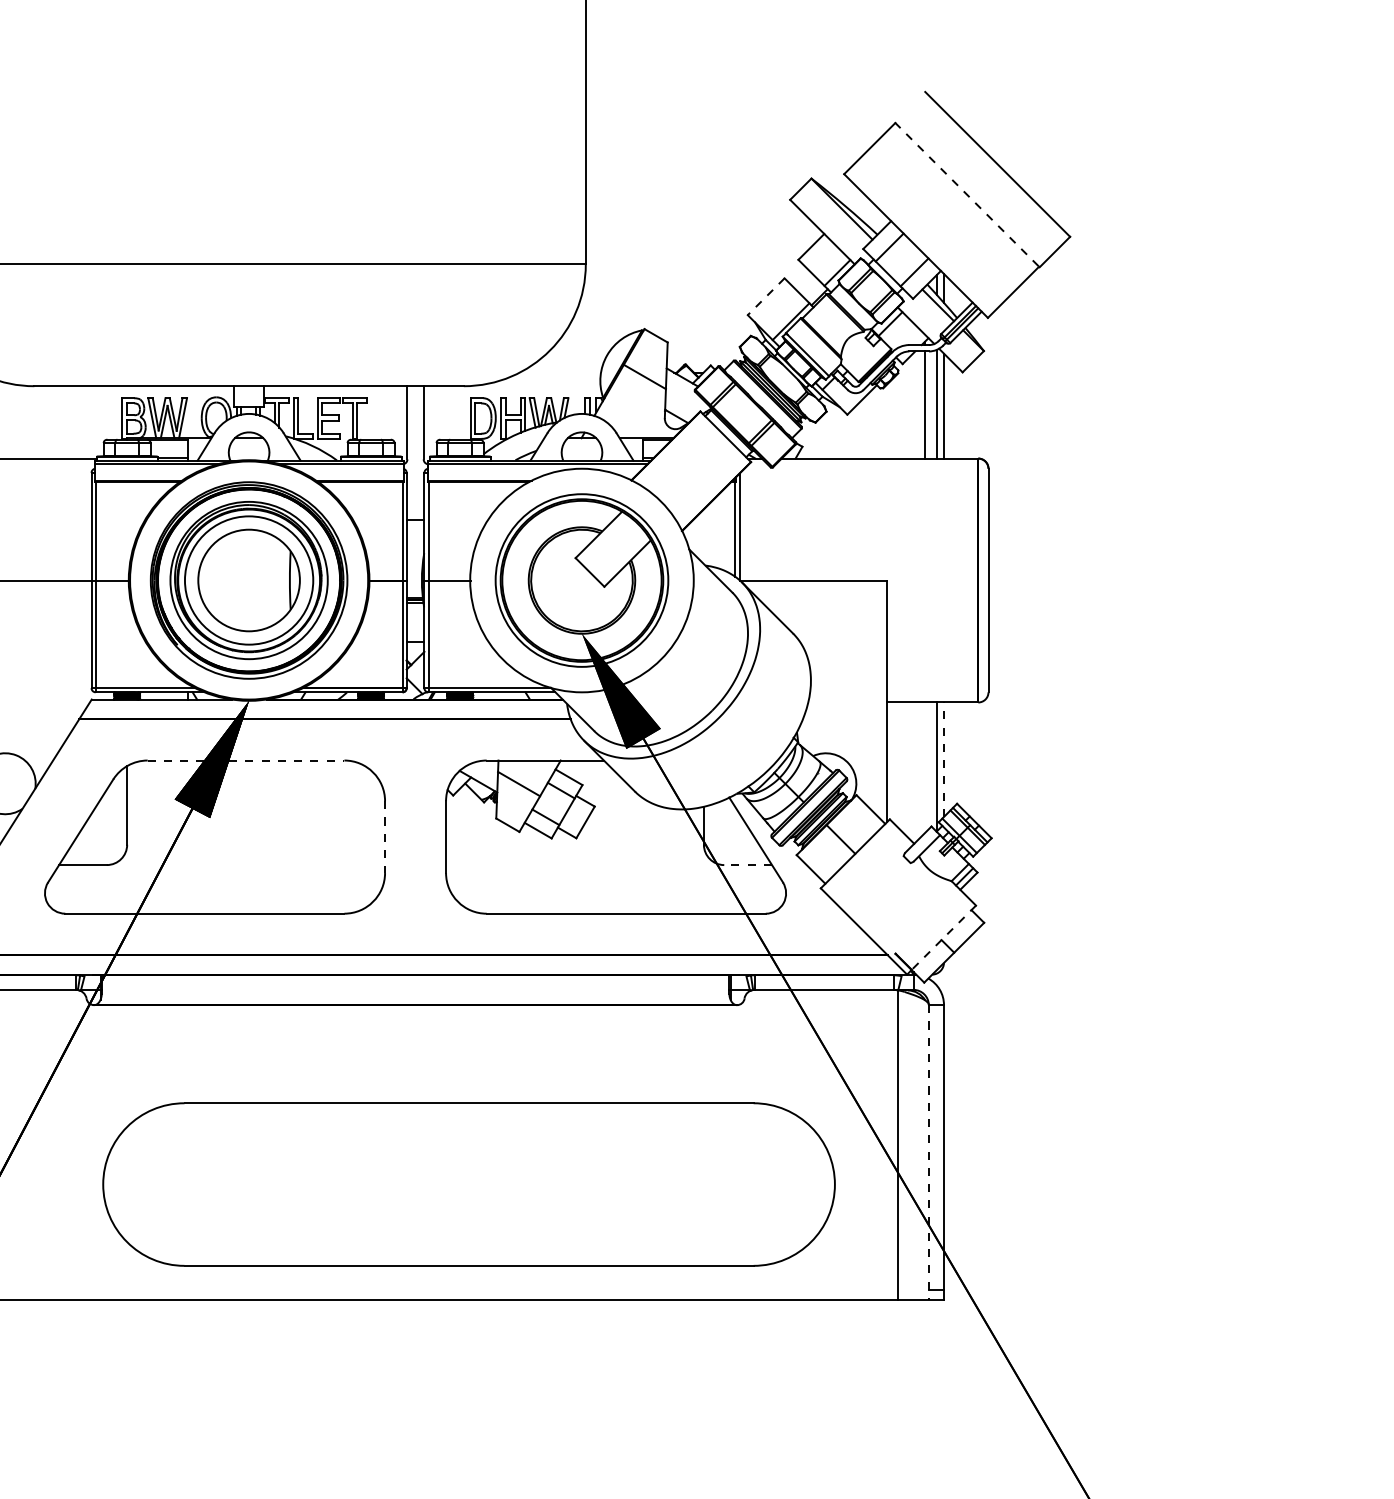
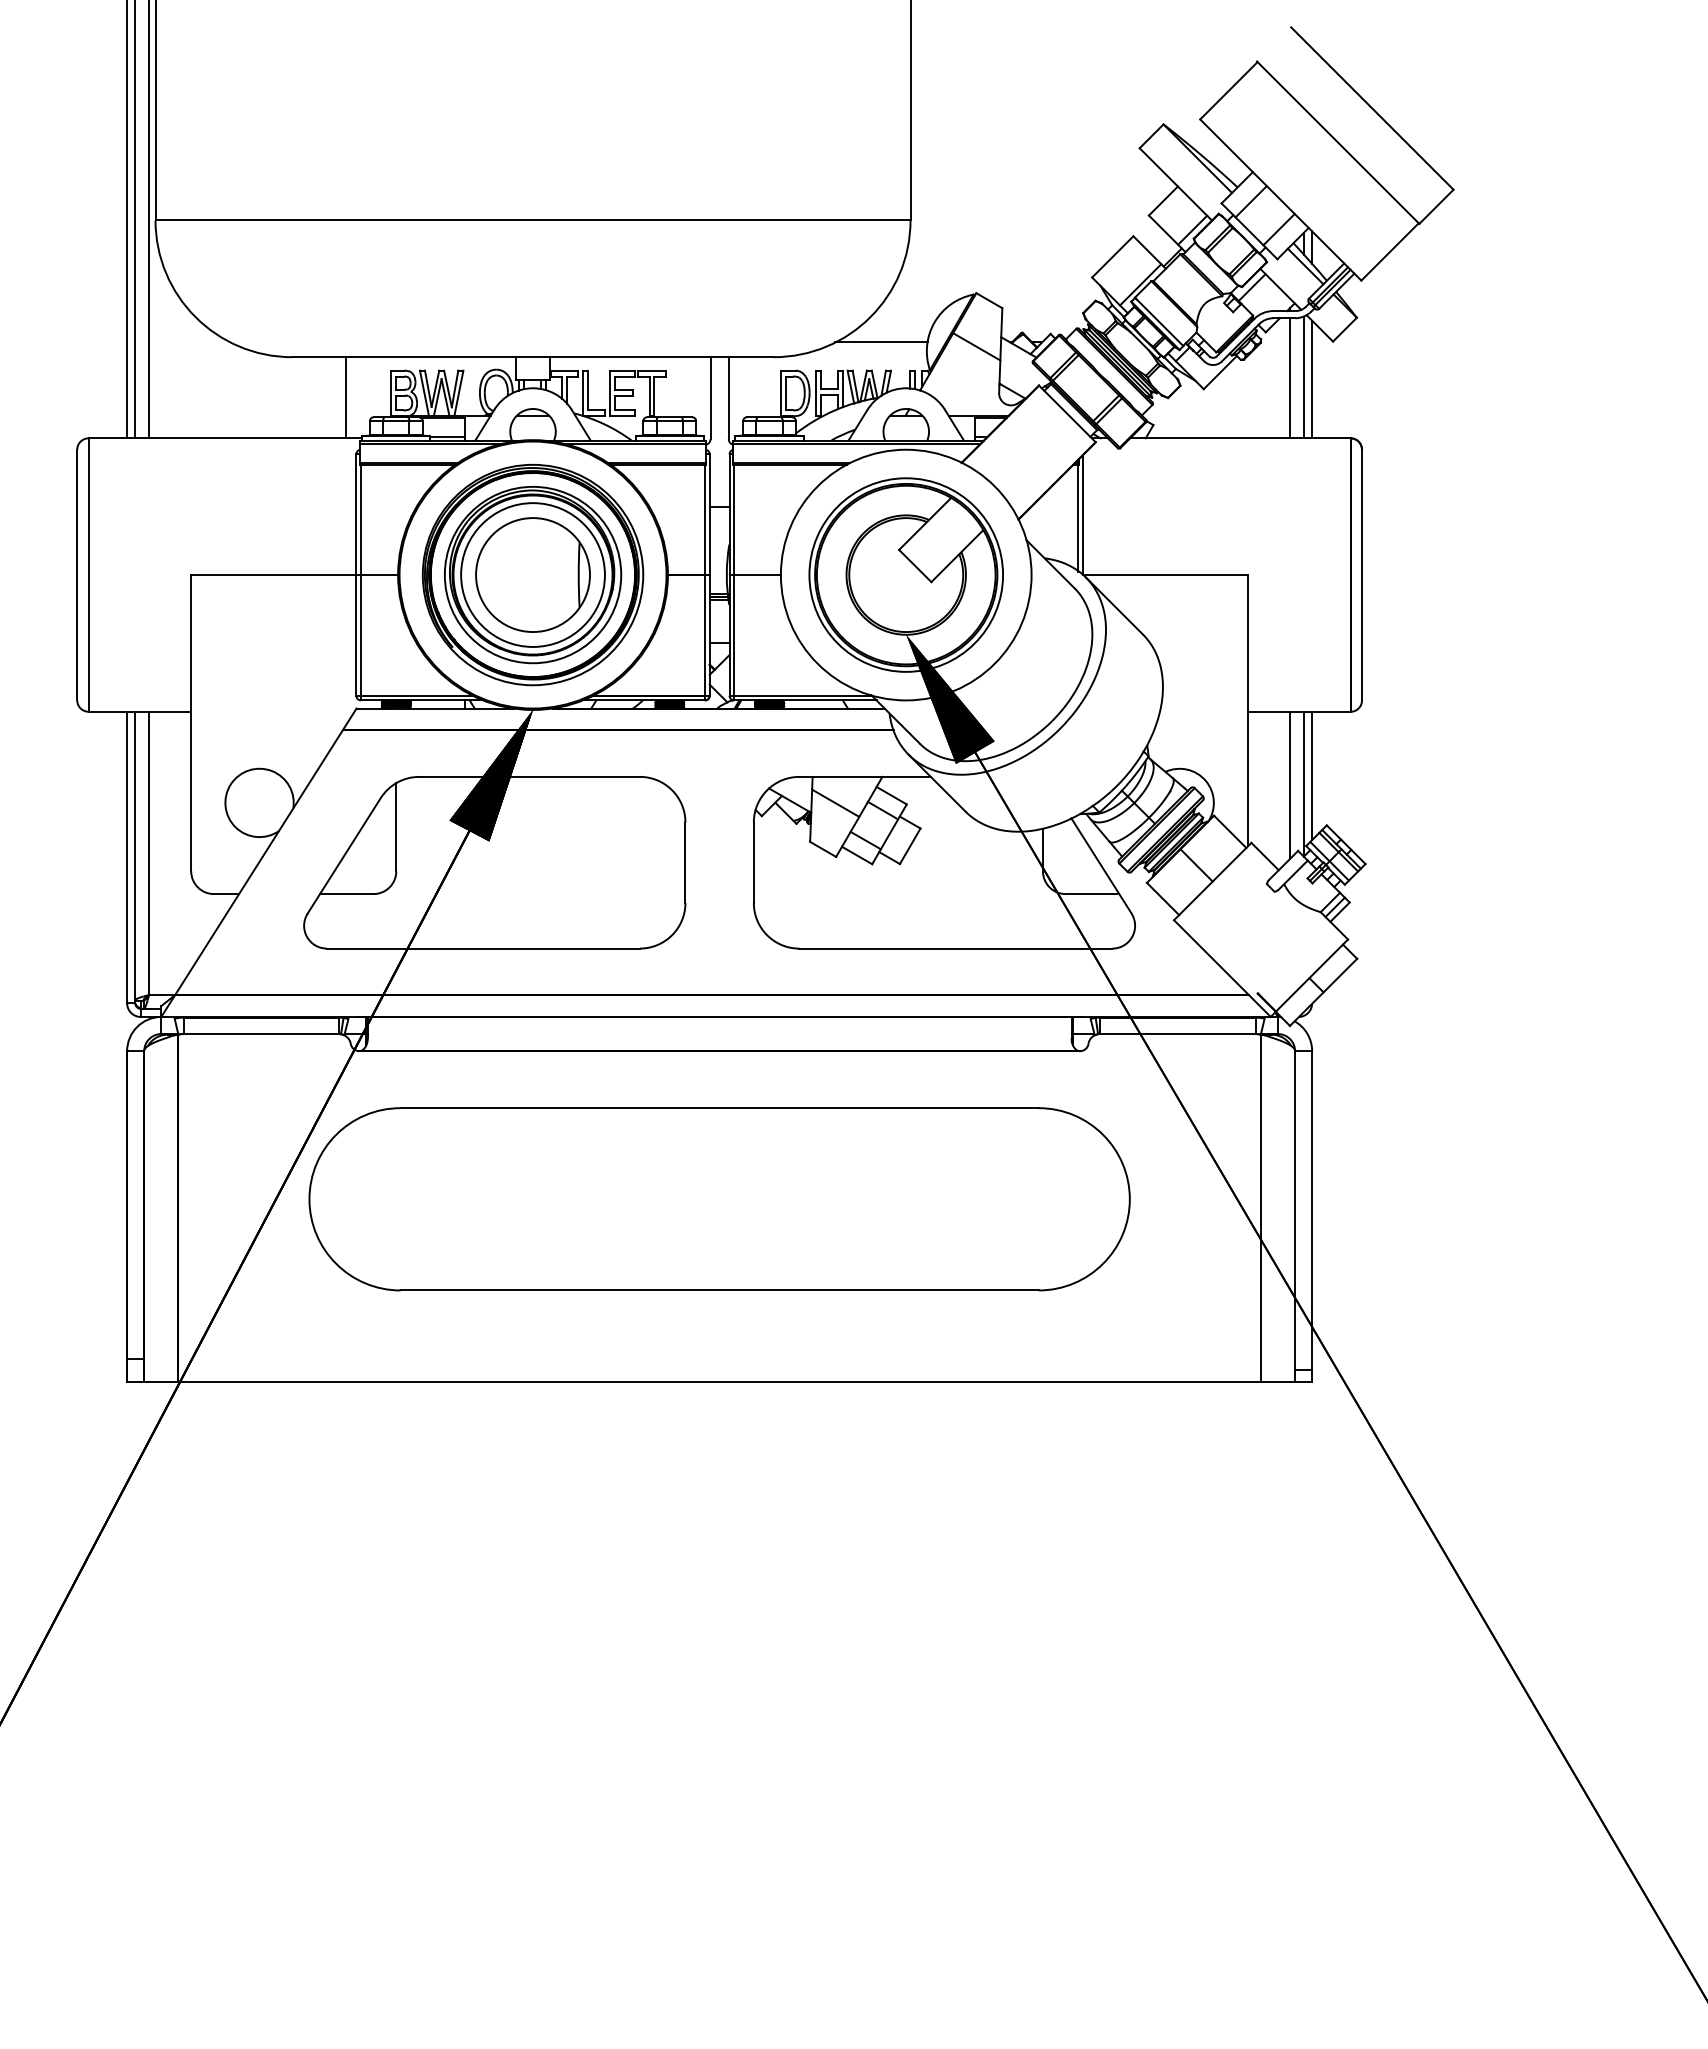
line: (967, 194) -> (1338, 142), dashed -> solid
line: (765, 297) -> (1112, 257), dashed -> solid
line: (559, 373) -> (880, 342), added
line: (81, 422) -> (345, 397), added
line: (944, 759) -> (1312, 775), dashed -> solid
line: (246, 760) -> (530, 776), dashed -> solid
line: (924, 767) -> (1290, 784), added
line: (385, 837) -> (685, 863), dashed -> solid
line: (748, 865) -> (1092, 894), dashed -> solid
line: (944, 937) -> (1312, 975), dashed -> solid
line: (929, 1152) -> (1295, 1216), dashed -> solid
part: (468, 1184) -> (719, 1199), moved

